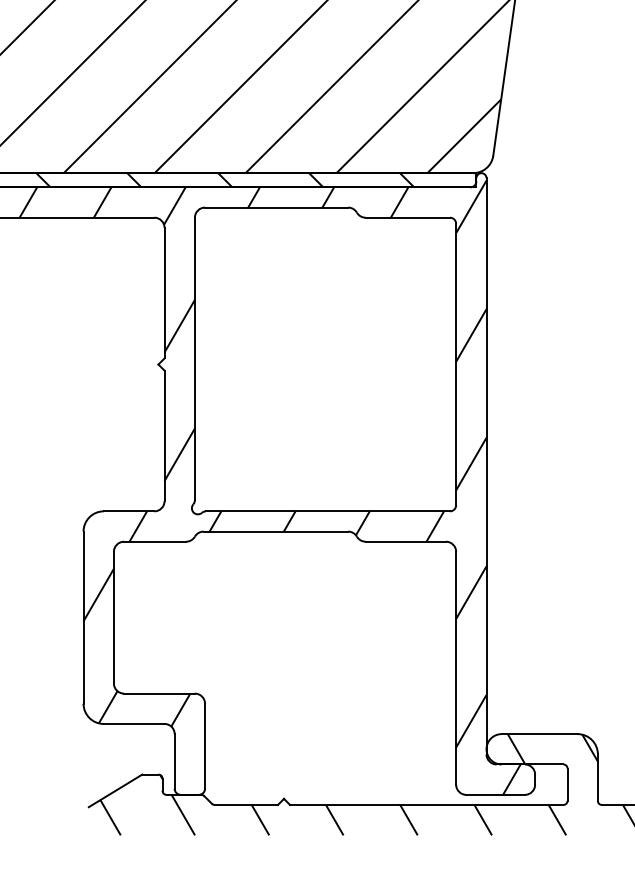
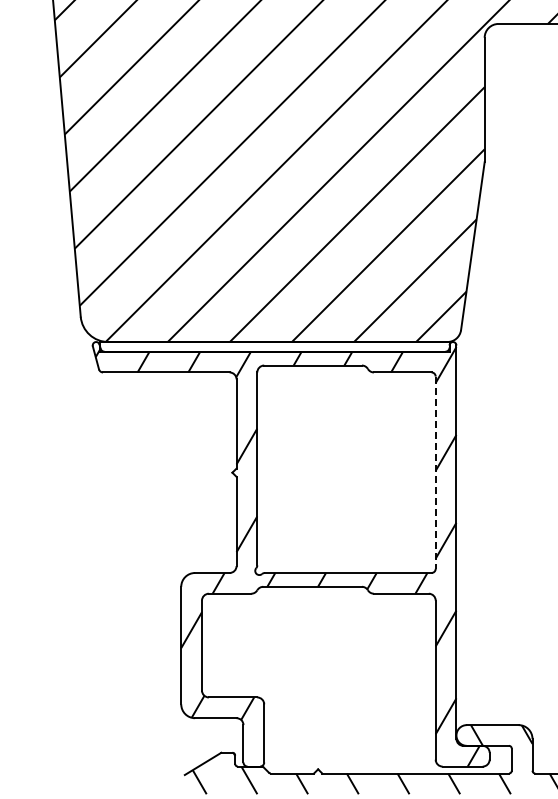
hatch: (225, 179) -> (278, 346), removed
line: (455, 365) -> (435, 473), solid -> dashed

